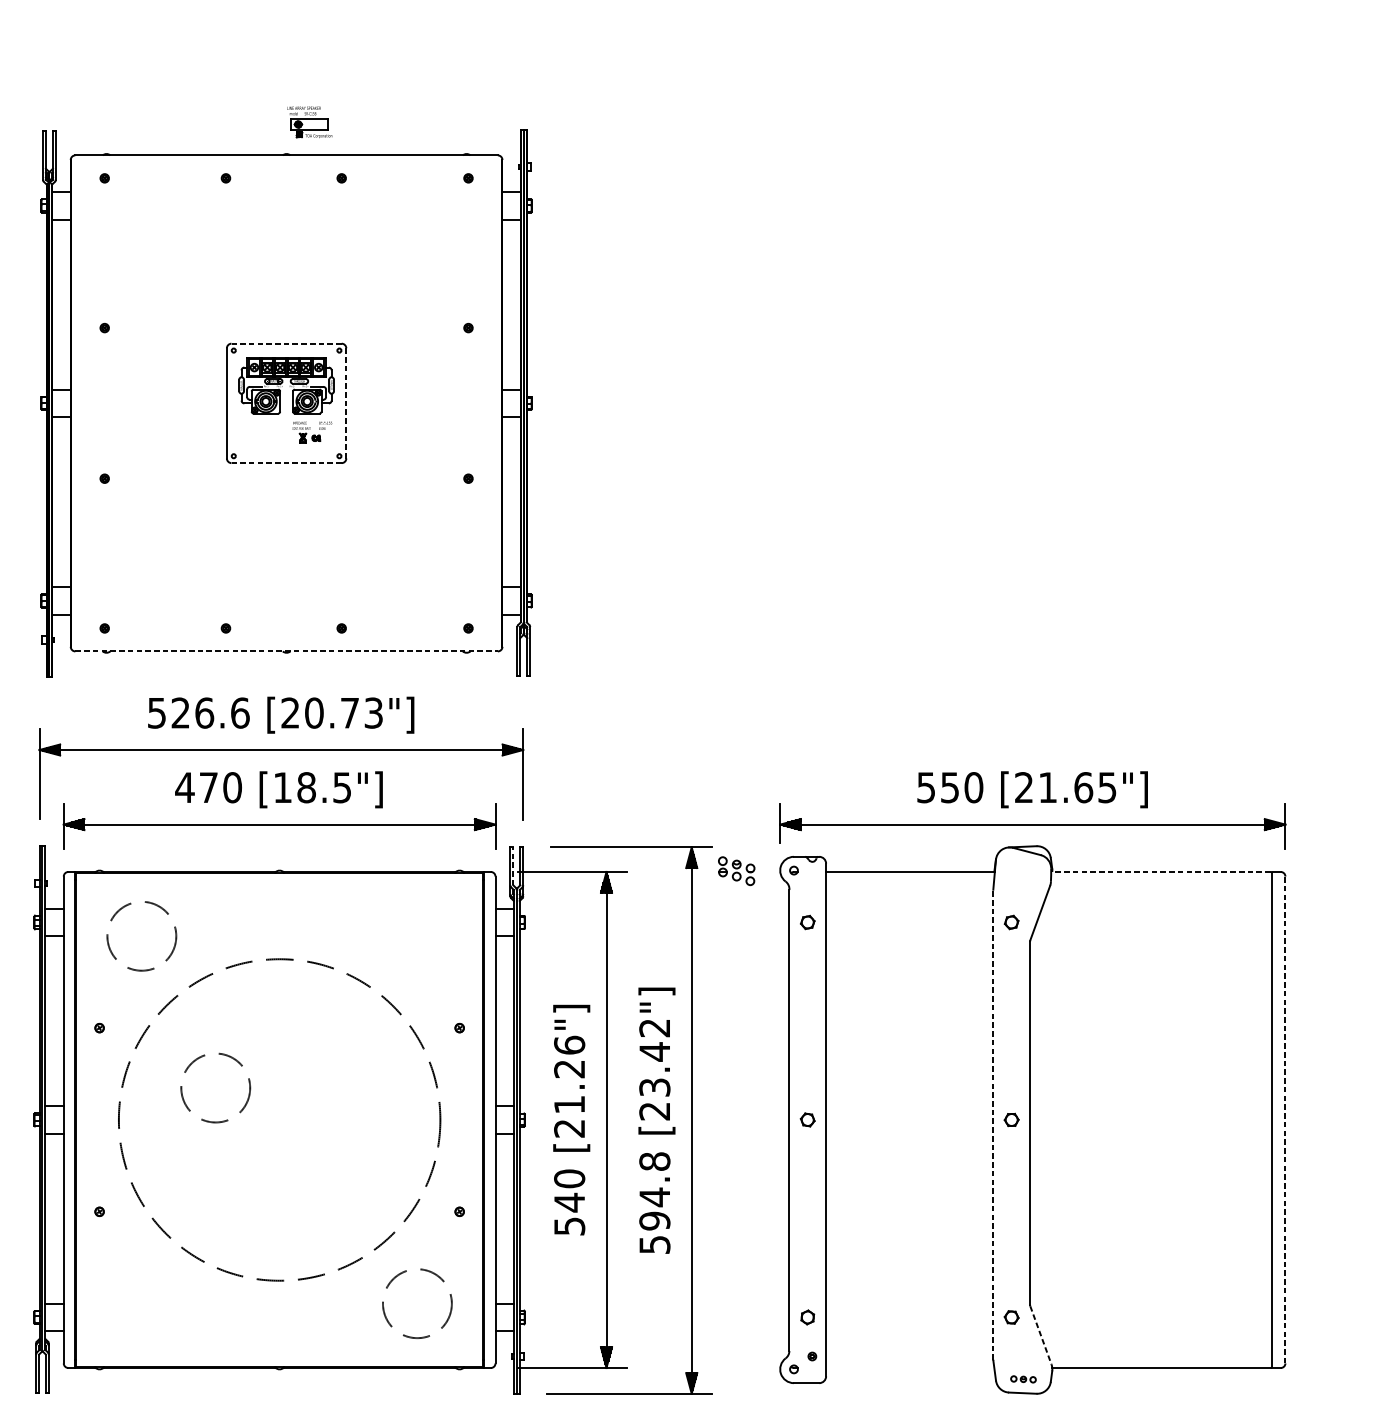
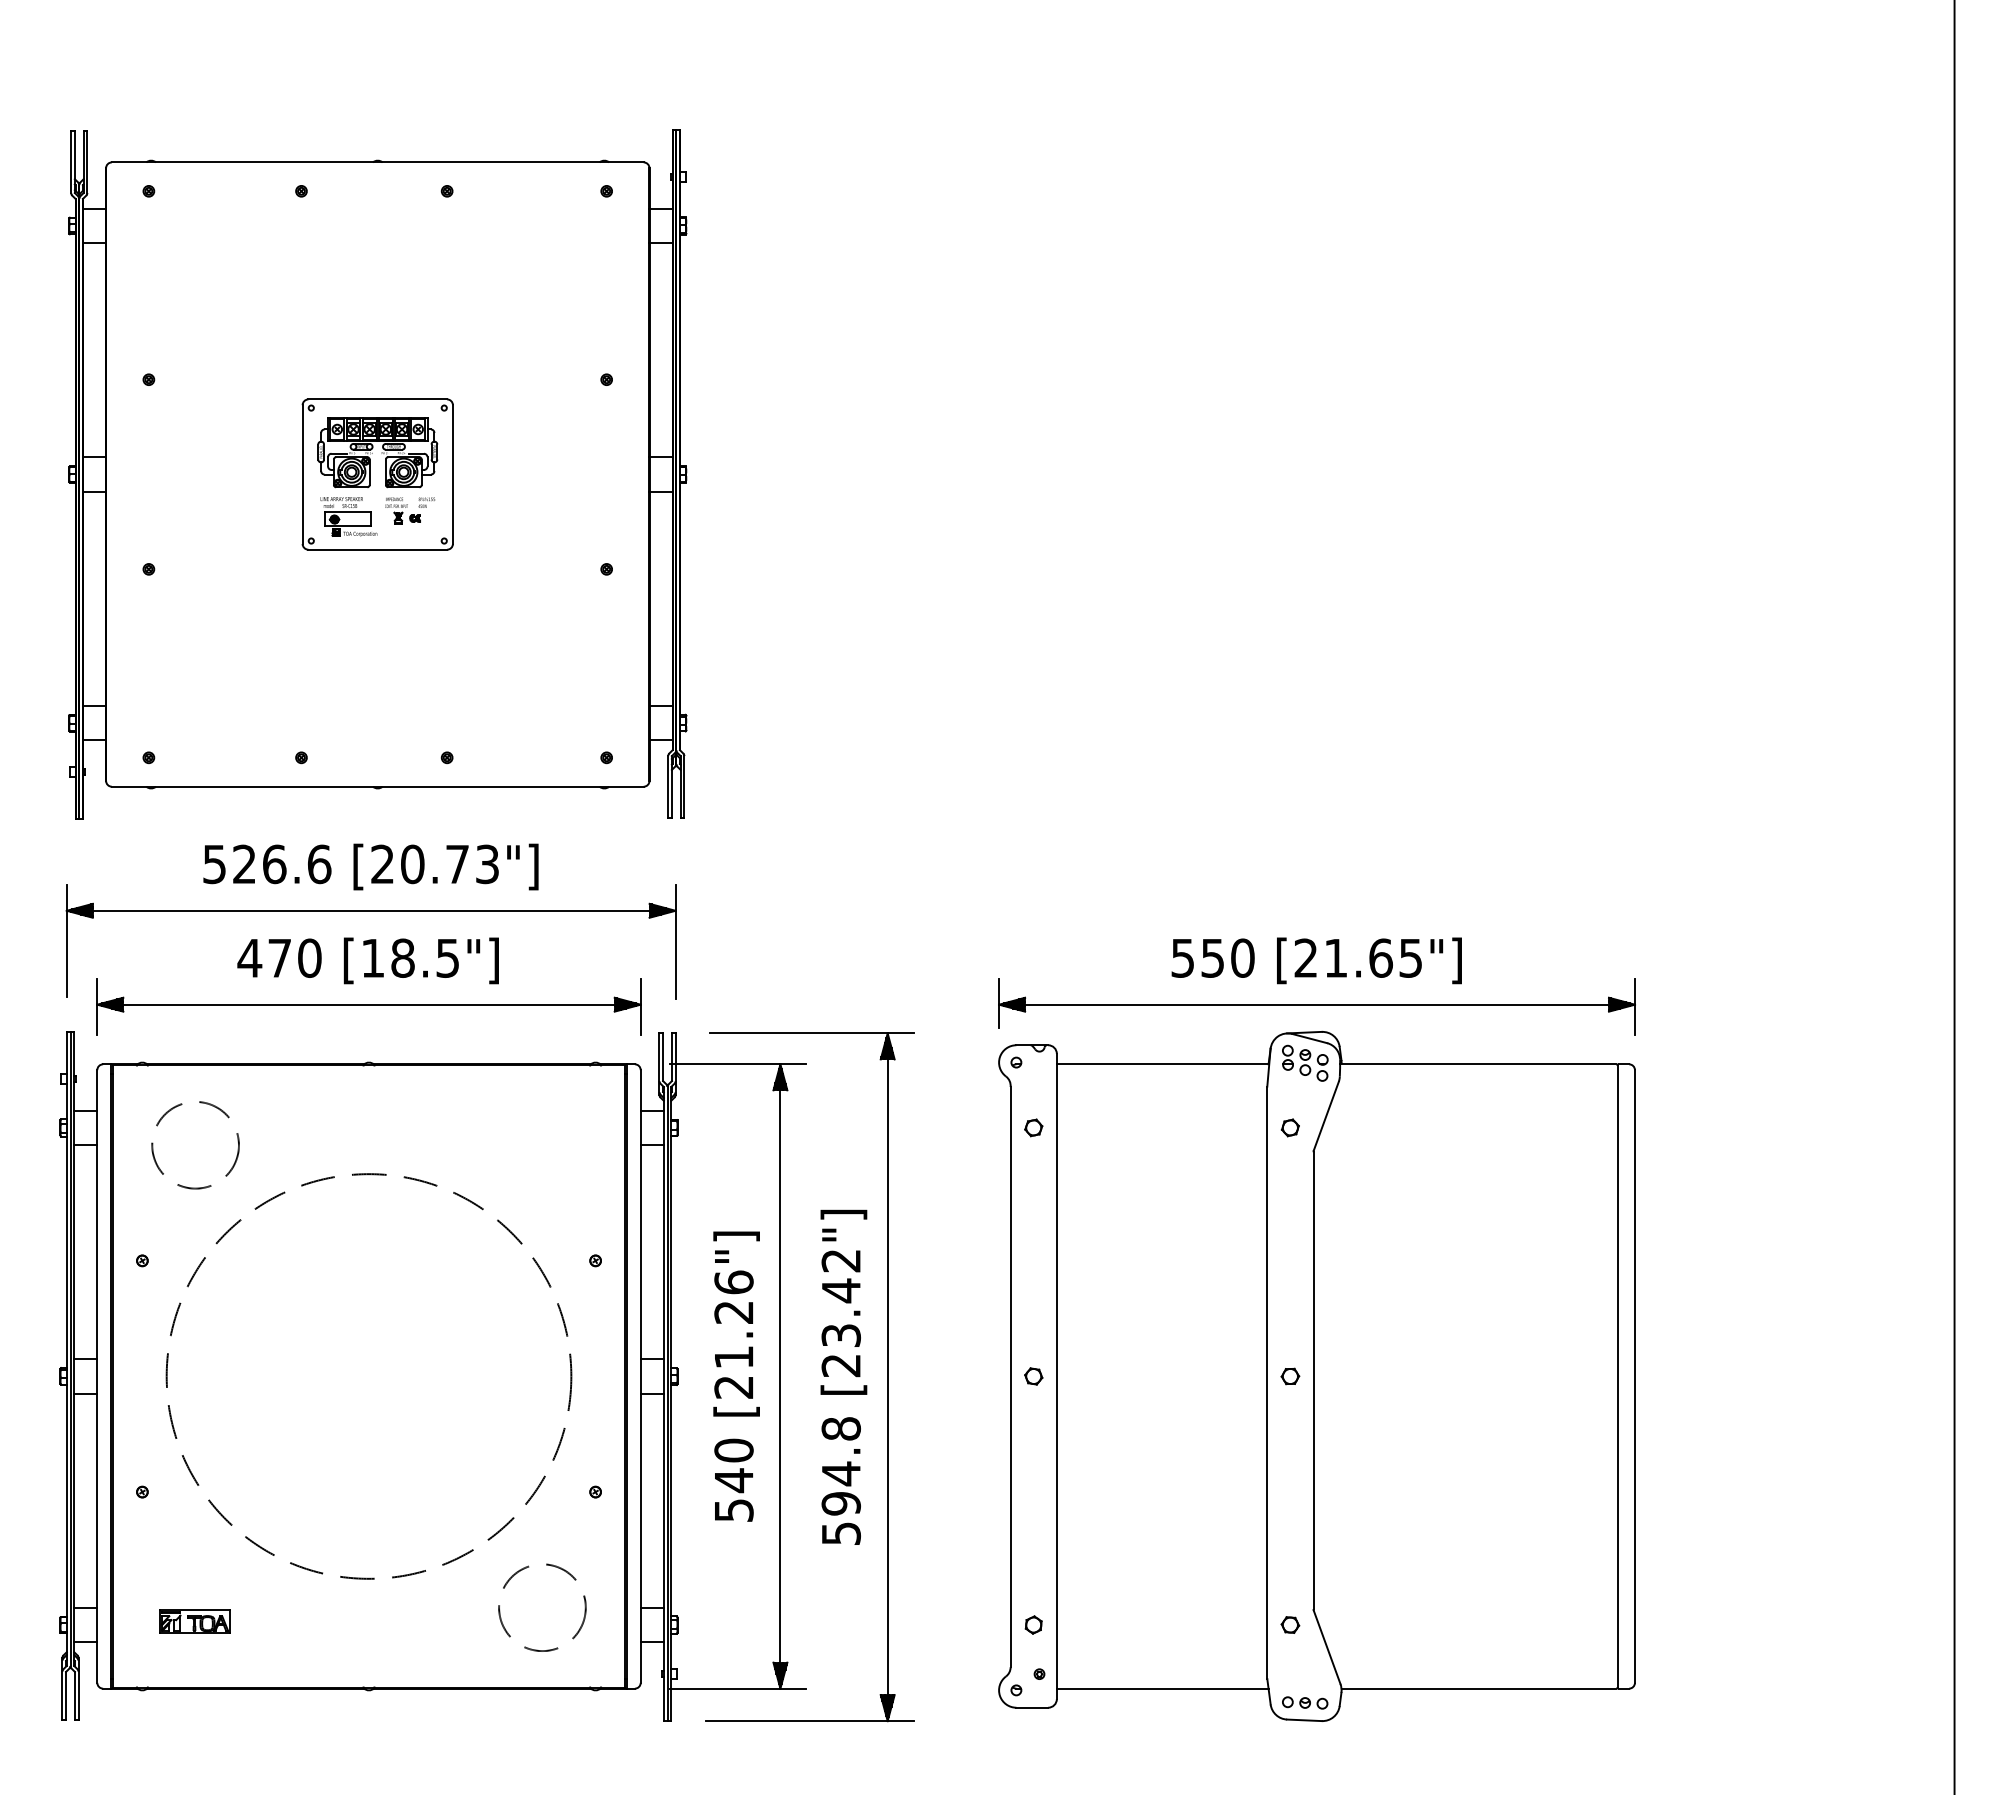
part: (309, 122) -> (348, 516), moved
line: (286, 343) -> (377, 399), dashed -> solid
line: (345, 404) -> (452, 475), dashed -> solid
line: (286, 462) -> (377, 549), dashed -> solid
line: (286, 651) -> (377, 786), dashed -> solid
line: (513, 866) -> (663, 1057), dashed -> solid
part: (736, 870) -> (1305, 1062), moved
line: (1160, 872) -> (1477, 1064), dashed -> solid
circle: (215, 1088) -> (288, 1336), removed
line: (1285, 1119) -> (1634, 1375), dashed -> solid
line: (993, 1124) -> (1267, 1382), dashed -> solid
part: (140, 1314) -> (194, 1621), added
line: (1041, 1335) -> (1327, 1647), dashed -> solid
line: (910, 1367) -> (1162, 1688), added
part: (1023, 1379) -> (1305, 1702), size x1.43

